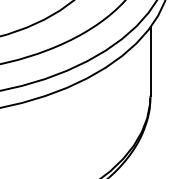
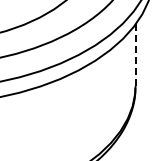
line: (150, 61) -> (135, 55), solid -> dashed

